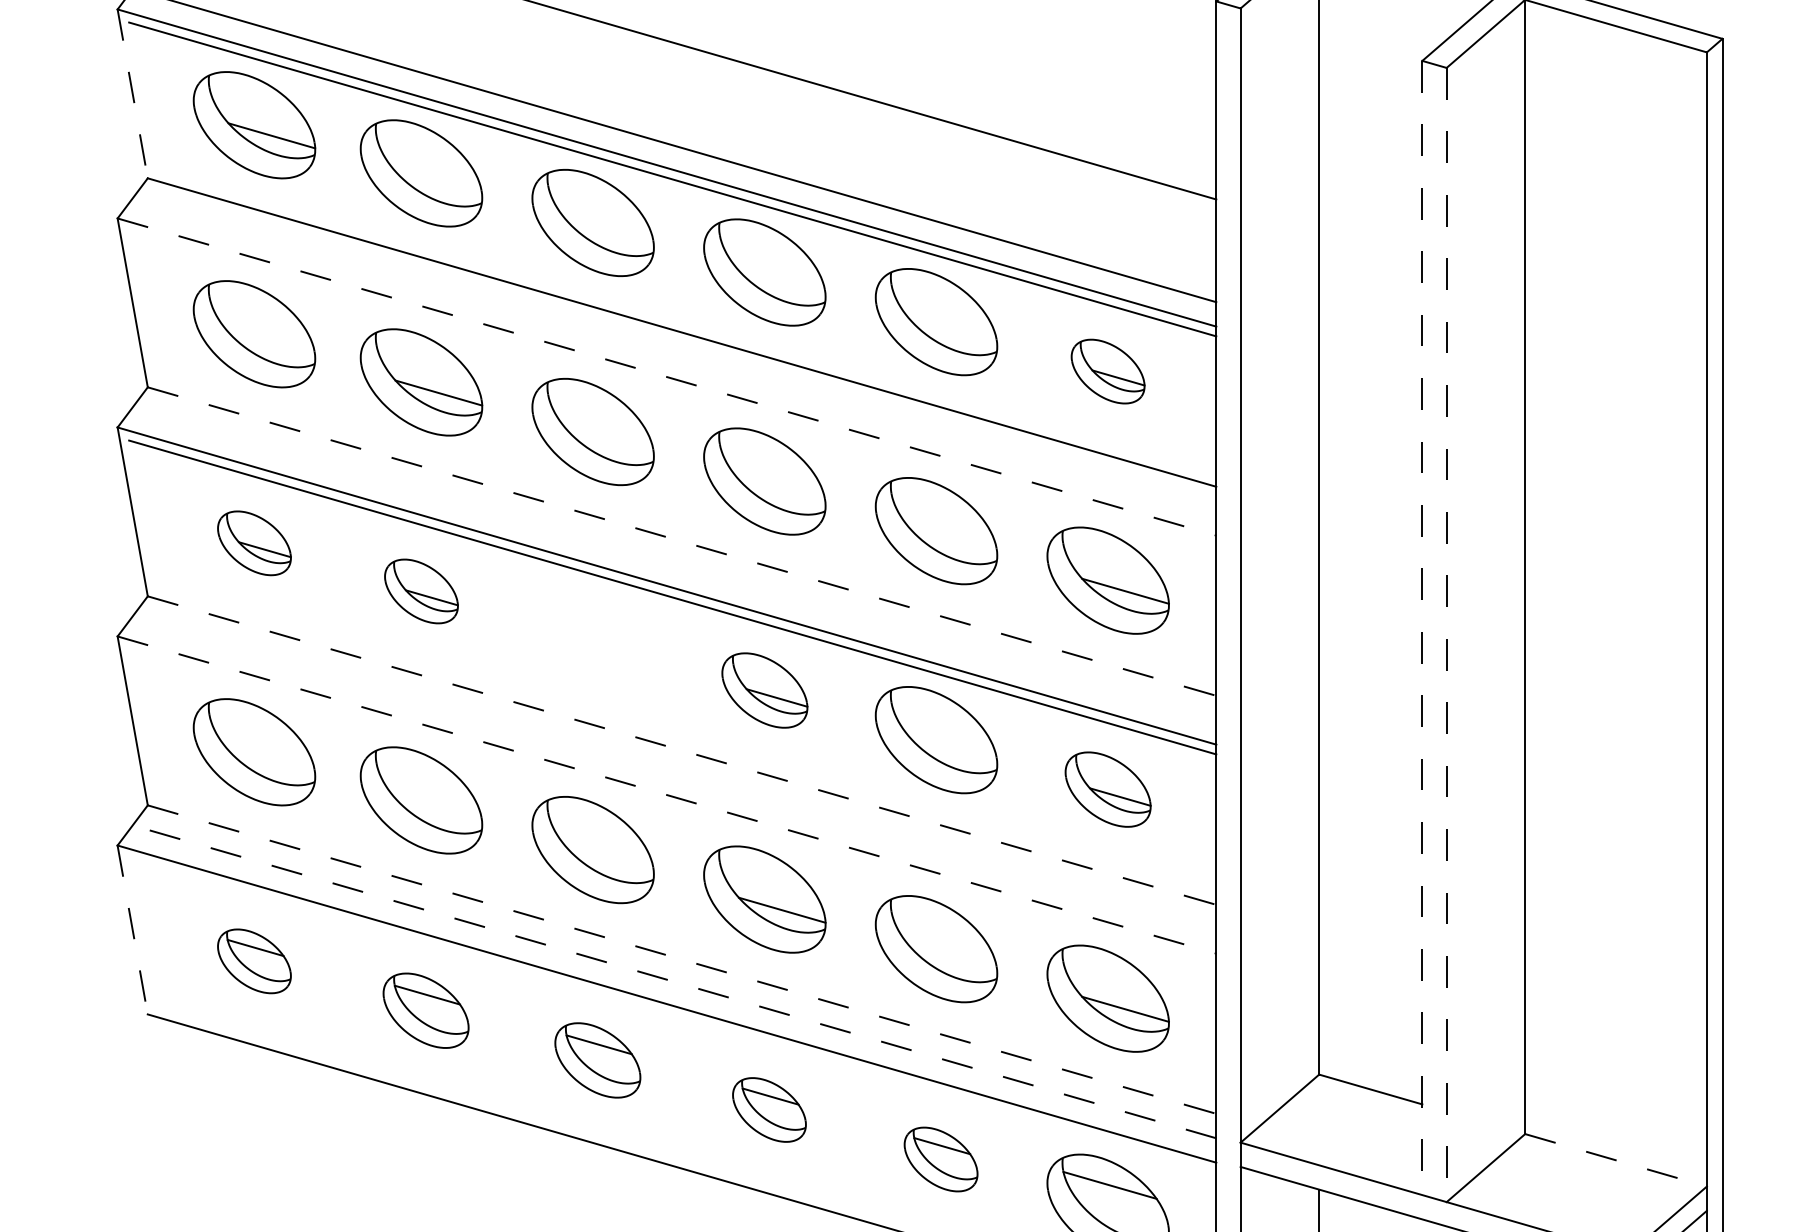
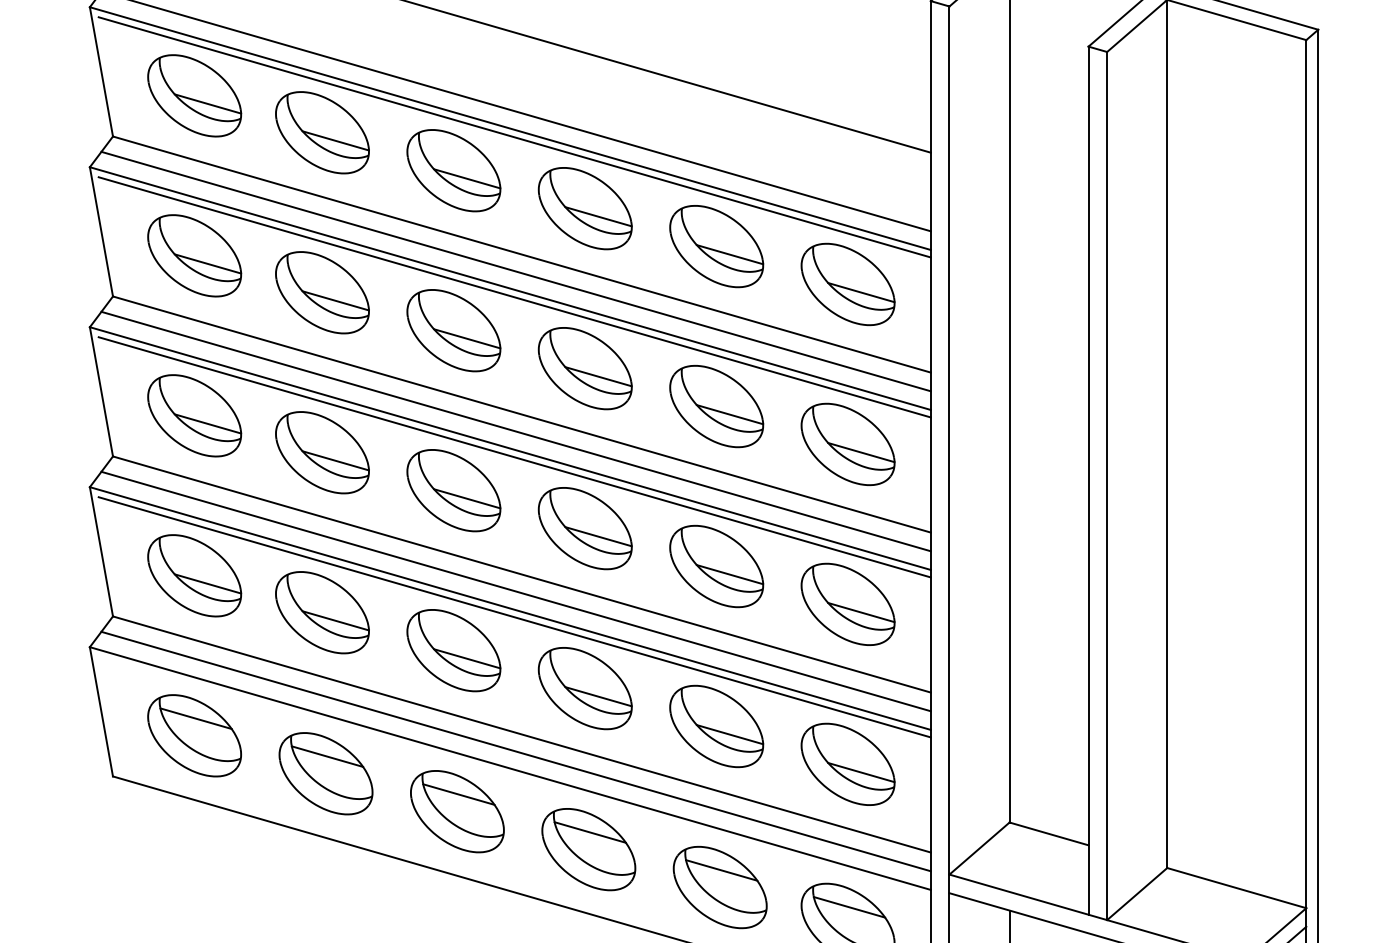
line: (132, 93) -> (101, 71), dashed -> solid
line: (438, 183) -> (335, 140), added
line: (610, 233) -> (467, 178), added
line: (781, 282) -> (598, 216), added
line: (953, 332) -> (729, 254), added
line: (271, 344) -> (207, 263), added
line: (674, 354) -> (516, 271), added
part: (1107, 371) -> (847, 284), size x1.67
line: (667, 377) -> (510, 288), dashed -> solid
line: (672, 388) -> (514, 297), added
line: (610, 442) -> (467, 338), added
line: (781, 491) -> (598, 376), added
line: (682, 541) -> (522, 414), dashed -> solid
line: (953, 541) -> (729, 414), added
part: (254, 543) -> (194, 416), size x1.67
line: (674, 563) -> (516, 431), added
part: (421, 591) -> (322, 452), size x1.67
line: (1422, 628) -> (1088, 481), dashed -> solid
line: (1446, 635) -> (1107, 486), dashed -> solid
part: (592, 641) -> (453, 491), added
part: (764, 690) -> (585, 528), size x1.43
line: (682, 750) -> (522, 574), dashed -> solid
line: (953, 750) -> (729, 574), added
line: (271, 762) -> (207, 583), added
line: (674, 772) -> (516, 591), added
part: (1107, 789) -> (847, 604), size x1.43
line: (667, 795) -> (510, 608), dashed -> solid
line: (672, 806) -> (514, 617), added
line: (438, 810) -> (335, 620), added
line: (610, 860) -> (467, 658), added
line: (132, 929) -> (101, 711), dashed -> solid
line: (682, 959) -> (522, 734), dashed -> solid
line: (953, 959) -> (729, 734), added
part: (254, 961) -> (194, 735), size x1.67
line: (674, 981) -> (516, 751), dashed -> solid
part: (425, 1010) -> (325, 773), size x1.43
part: (597, 1060) -> (457, 811), size x1.43
part: (769, 1109) -> (588, 849), size x1.67
part: (940, 1159) -> (719, 887), size x1.67
line: (1616, 1160) -> (1237, 888), dashed -> solid

